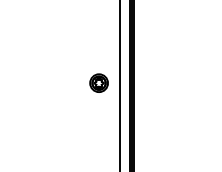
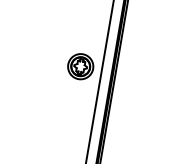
part: (98, 82) -> (80, 65), size x1.4

